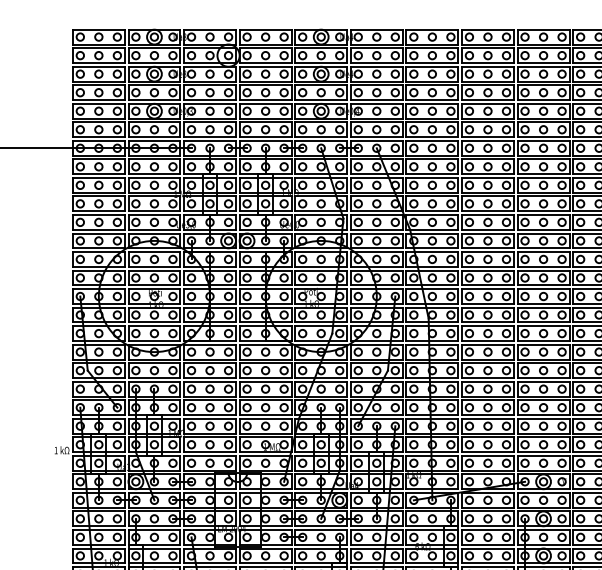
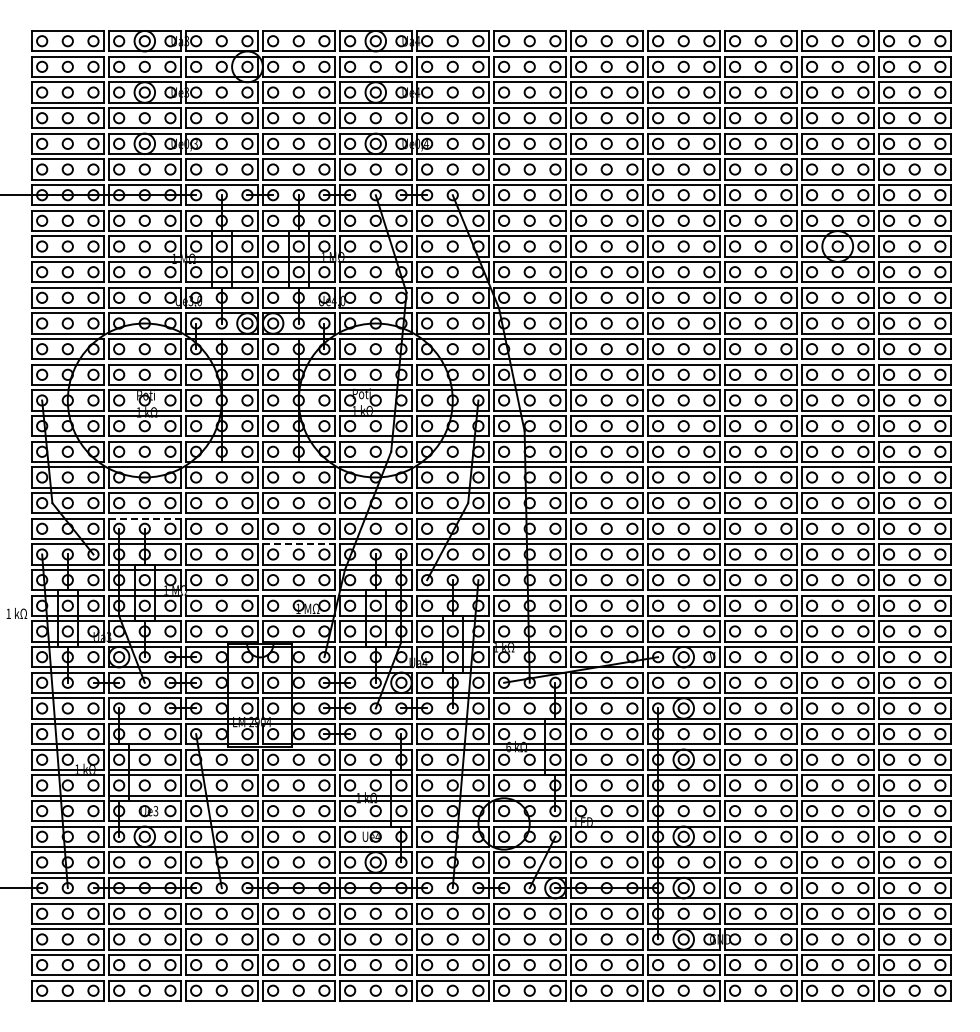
line: (154, 381) -> (144, 518), solid -> dashed
line: (265, 400) -> (298, 544), solid -> dashed

